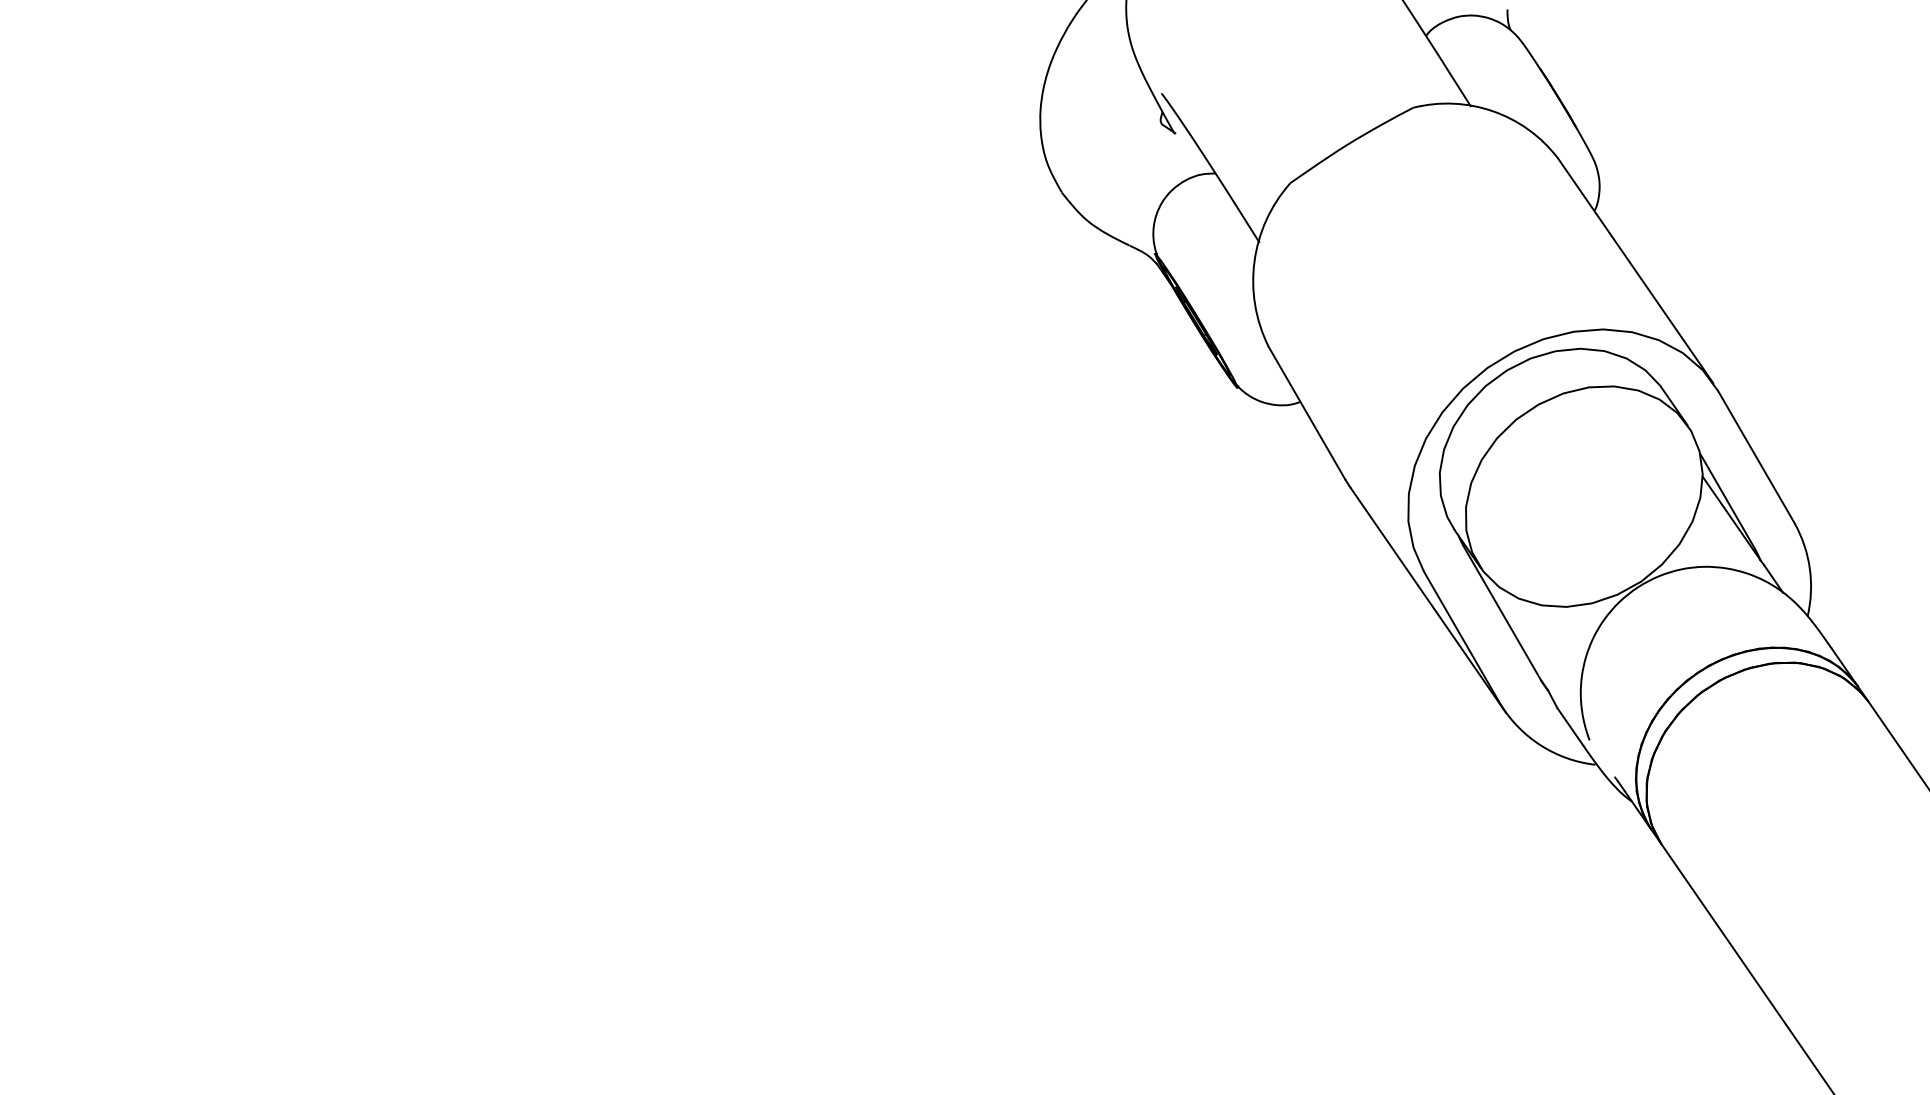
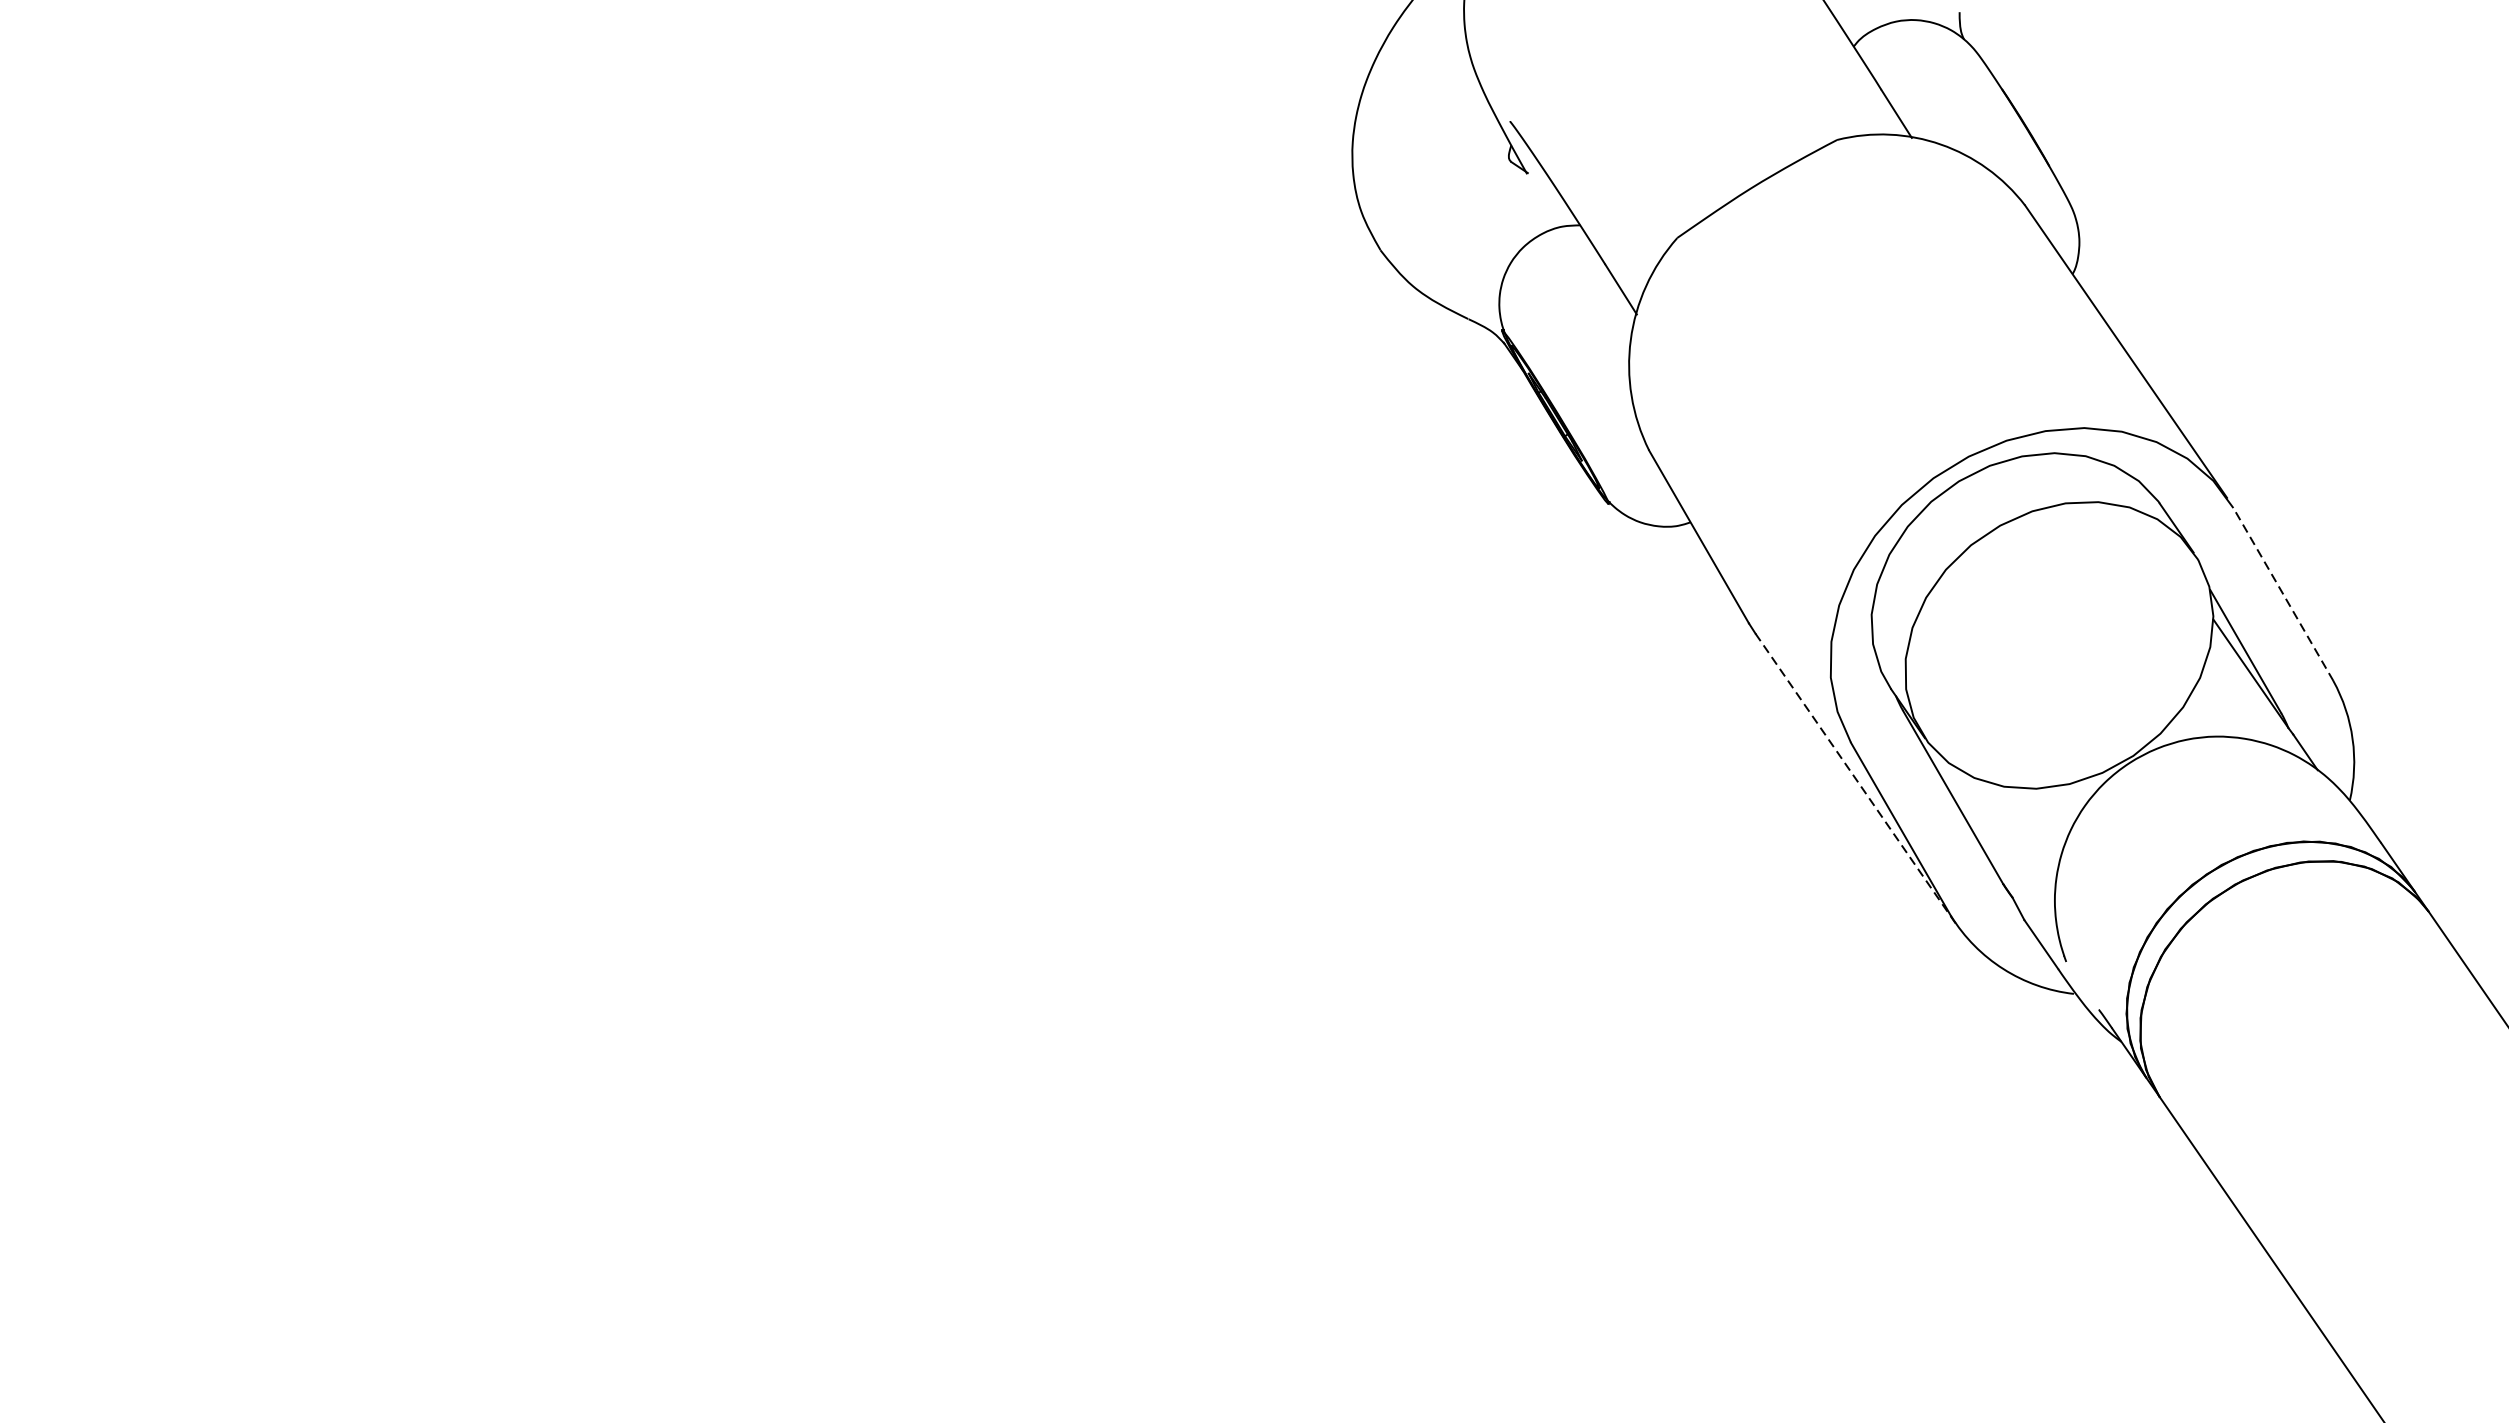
line: (1756, 457) -> (2283, 594), solid -> dashed
line: (1428, 600) -> (1856, 780), solid -> dashed

